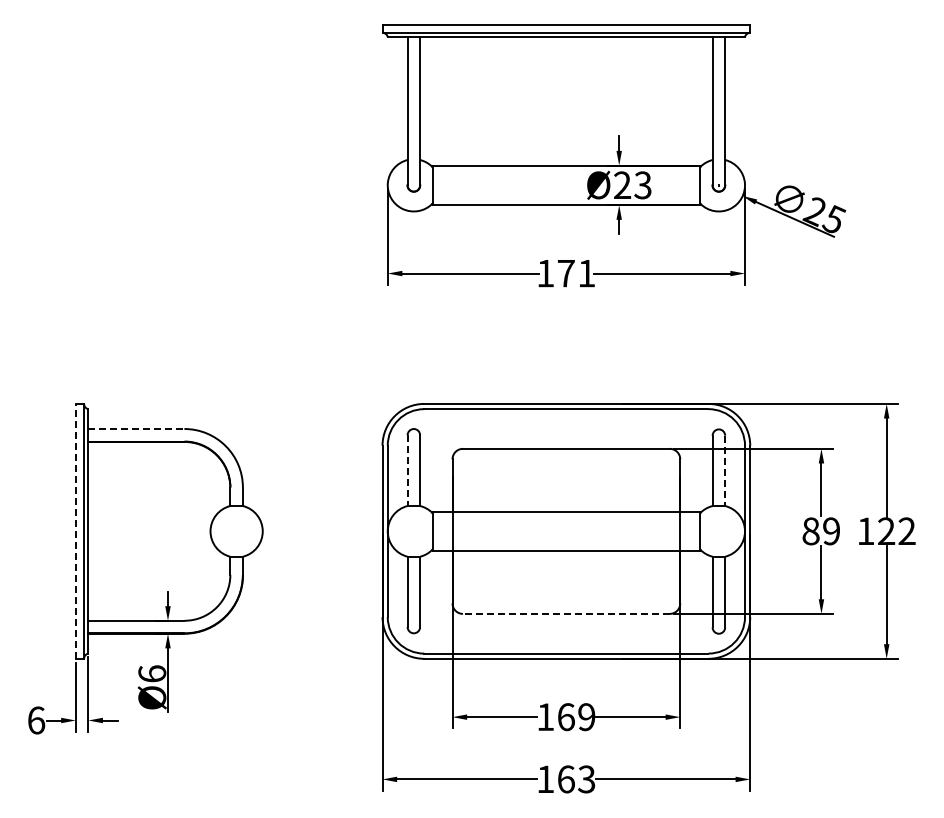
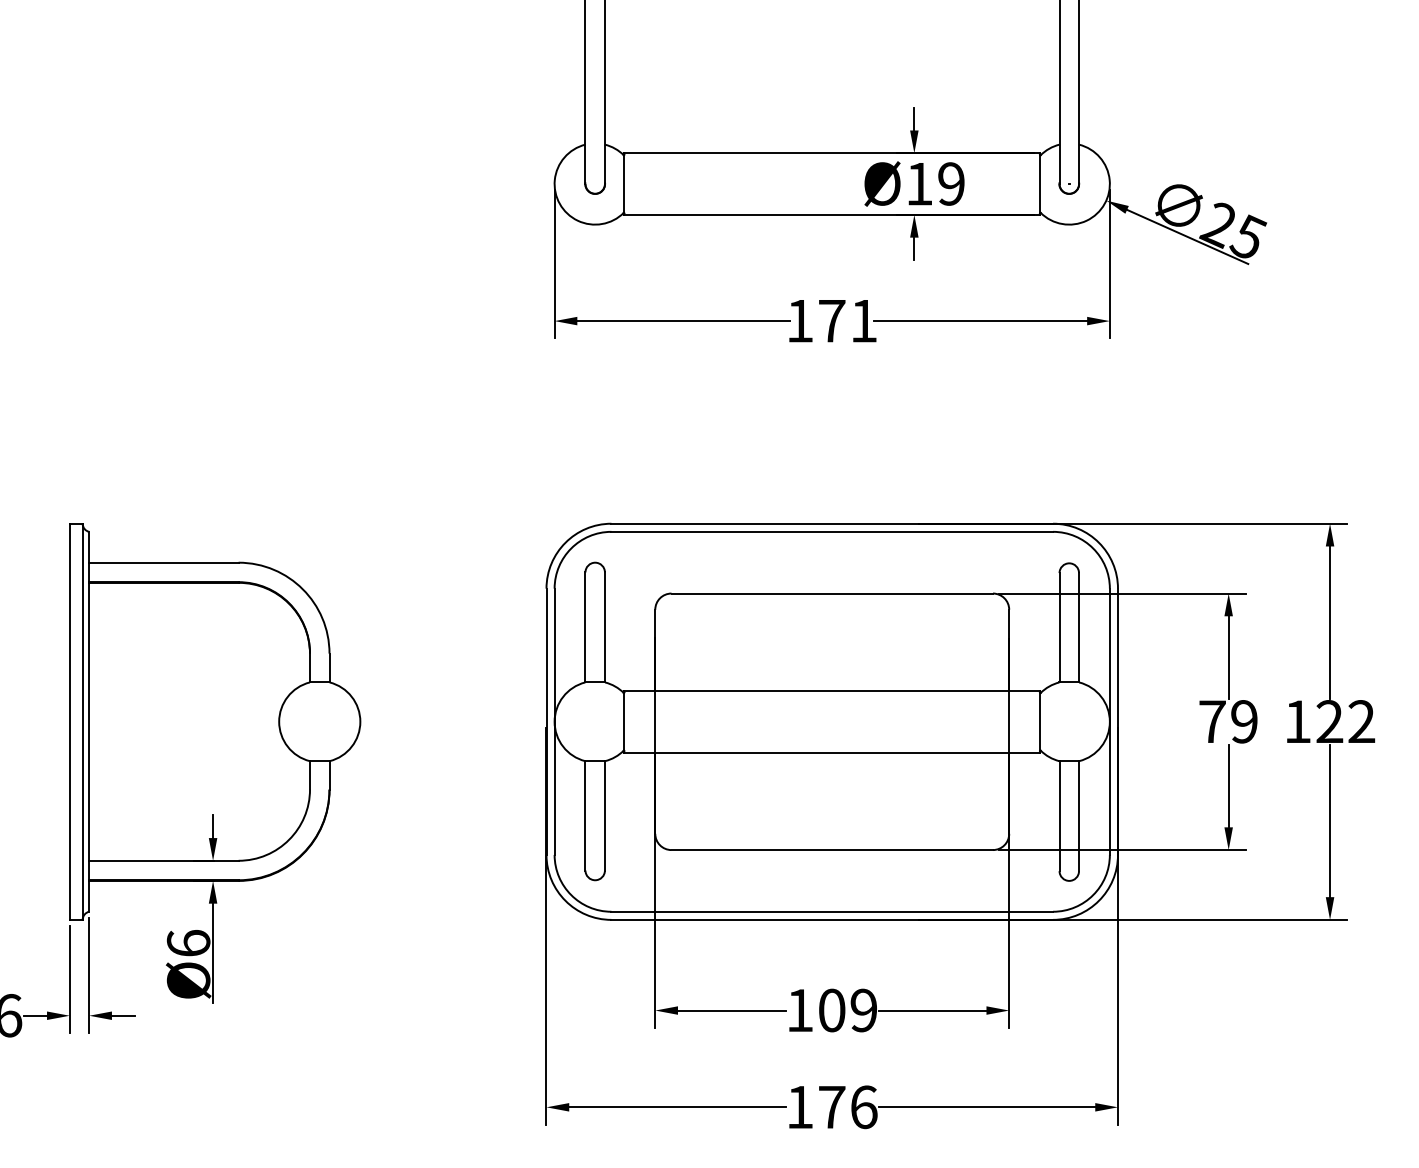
text: (632, 185) -> (934, 184), Ø23 -> Ø19
line: (136, 429) -> (164, 563), dashed -> solid
line: (407, 471) -> (585, 628), dashed -> solid
line: (725, 471) -> (1079, 628), dashed -> solid
line: (75, 530) -> (69, 720), dashed -> solid
text: (810, 531) -> (1211, 721), 89 -> 79
line: (565, 613) -> (830, 849), dashed -> solid
text: (566, 717) -> (832, 1011), 169 -> 109
text: (576, 779) -> (847, 1107), 163 -> 176

